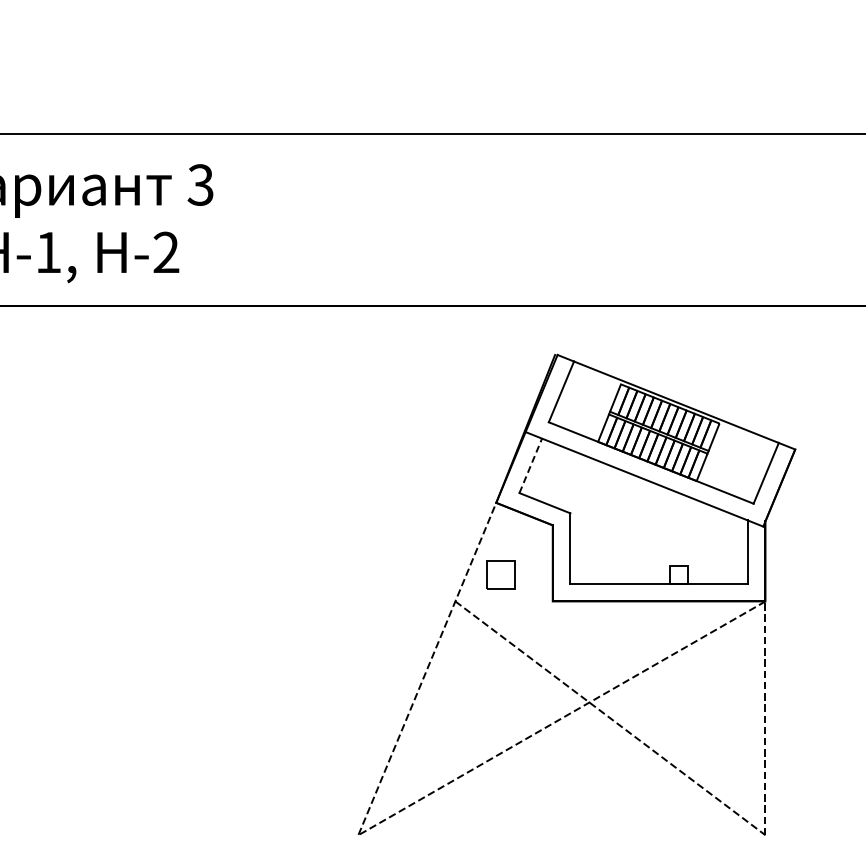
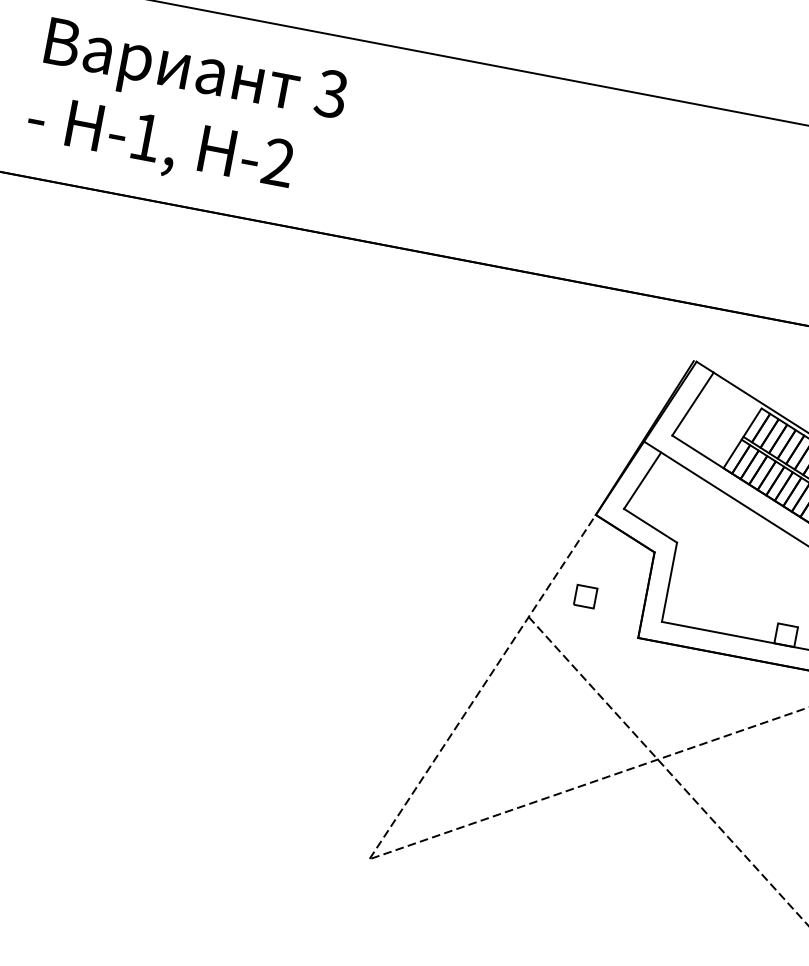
line: (530, 465) -> (642, 480), dashed -> solid
part: (500, 574) -> (585, 596), size x0.62

